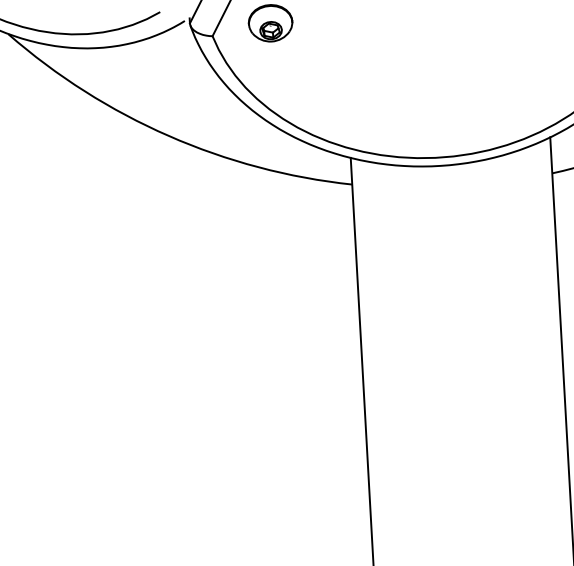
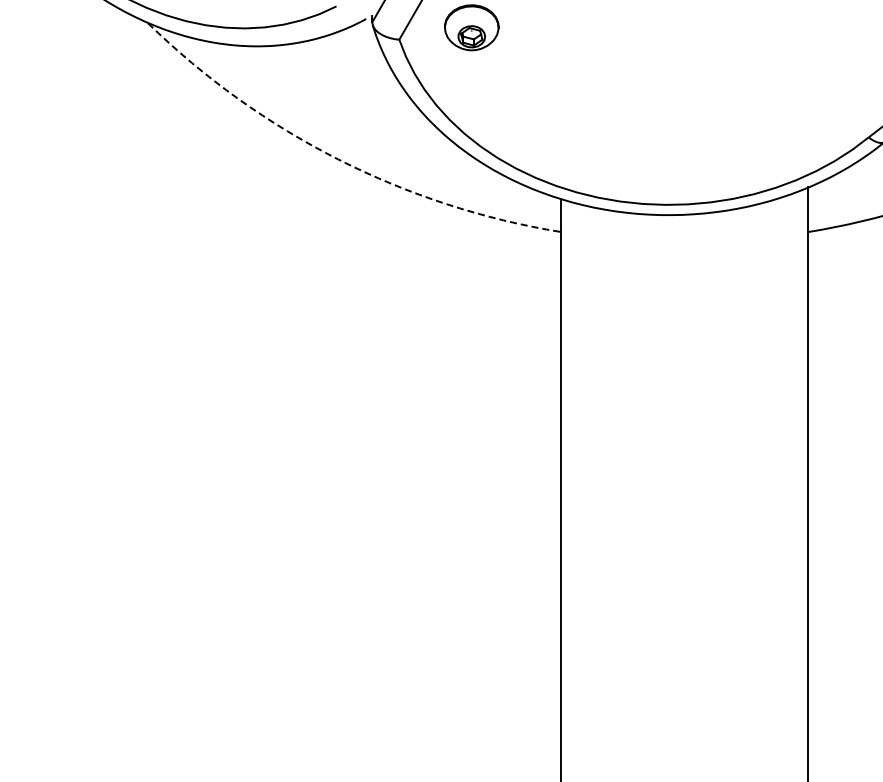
arc: (168, 135) -> (338, 159), solid -> dashed

